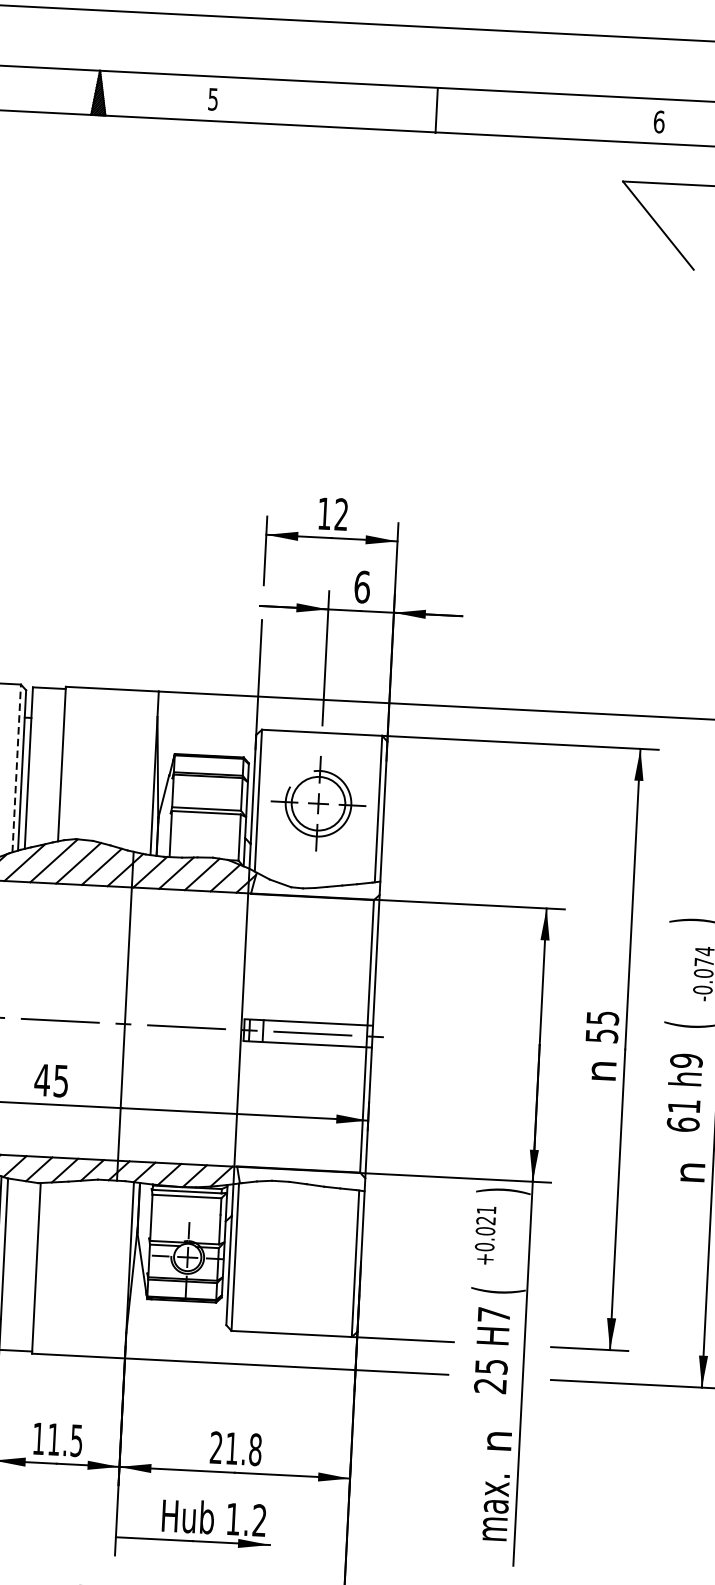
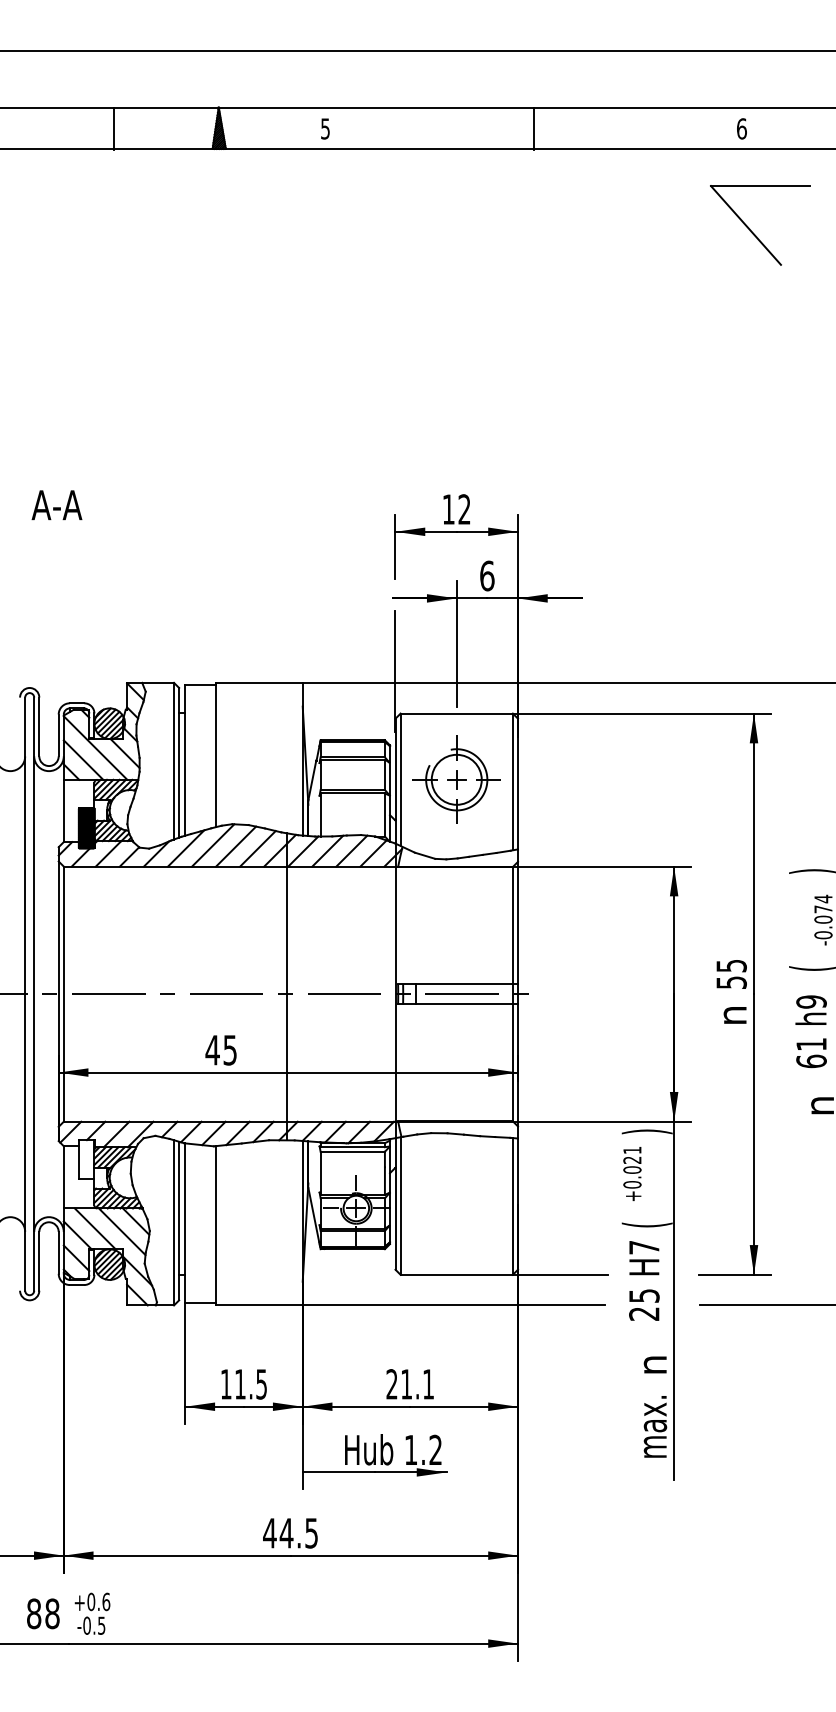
line: (17, 767) -> (174, 760), dashed -> solid
text: (255, 1449) -> (428, 1384), 21.8 -> 21.1

